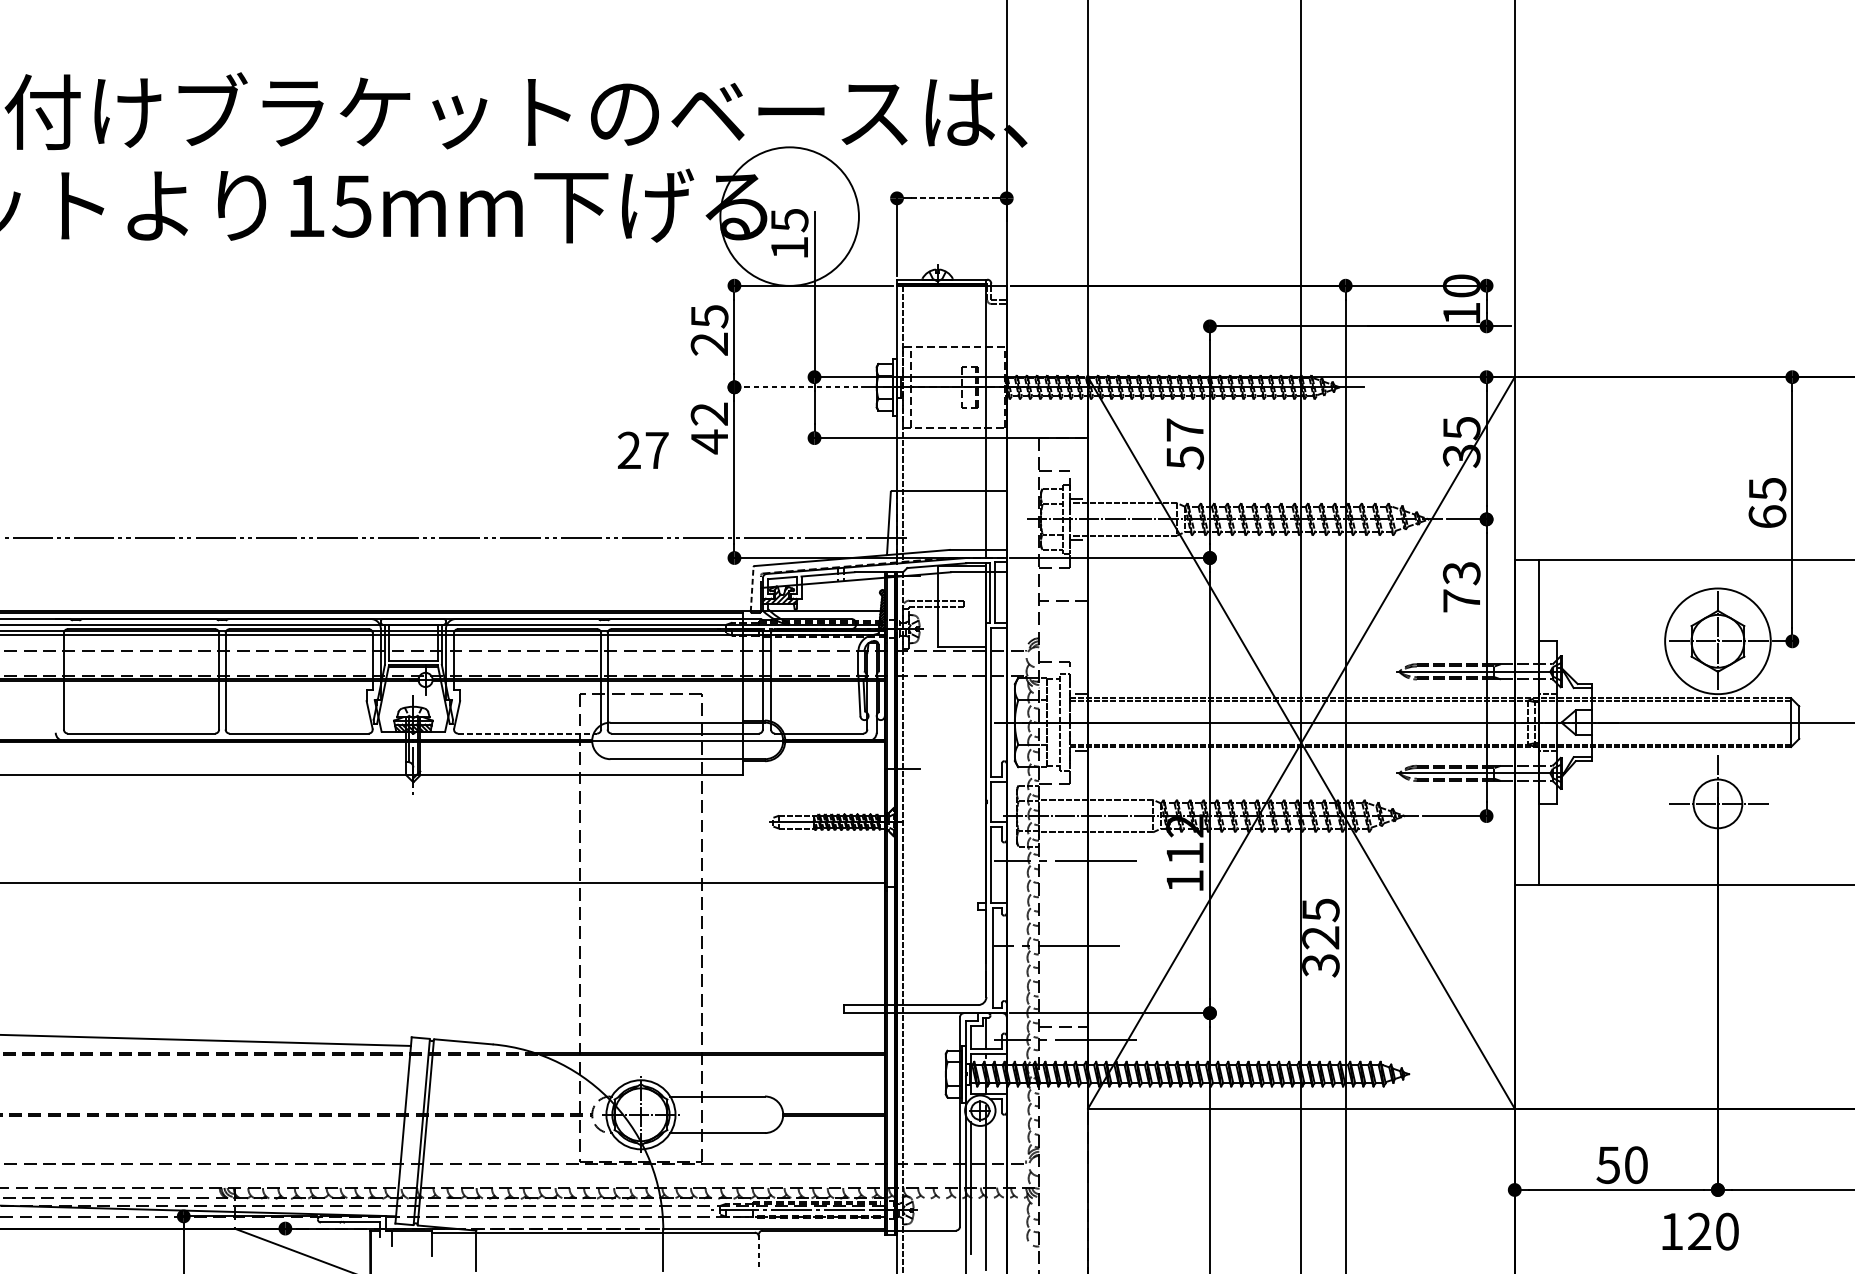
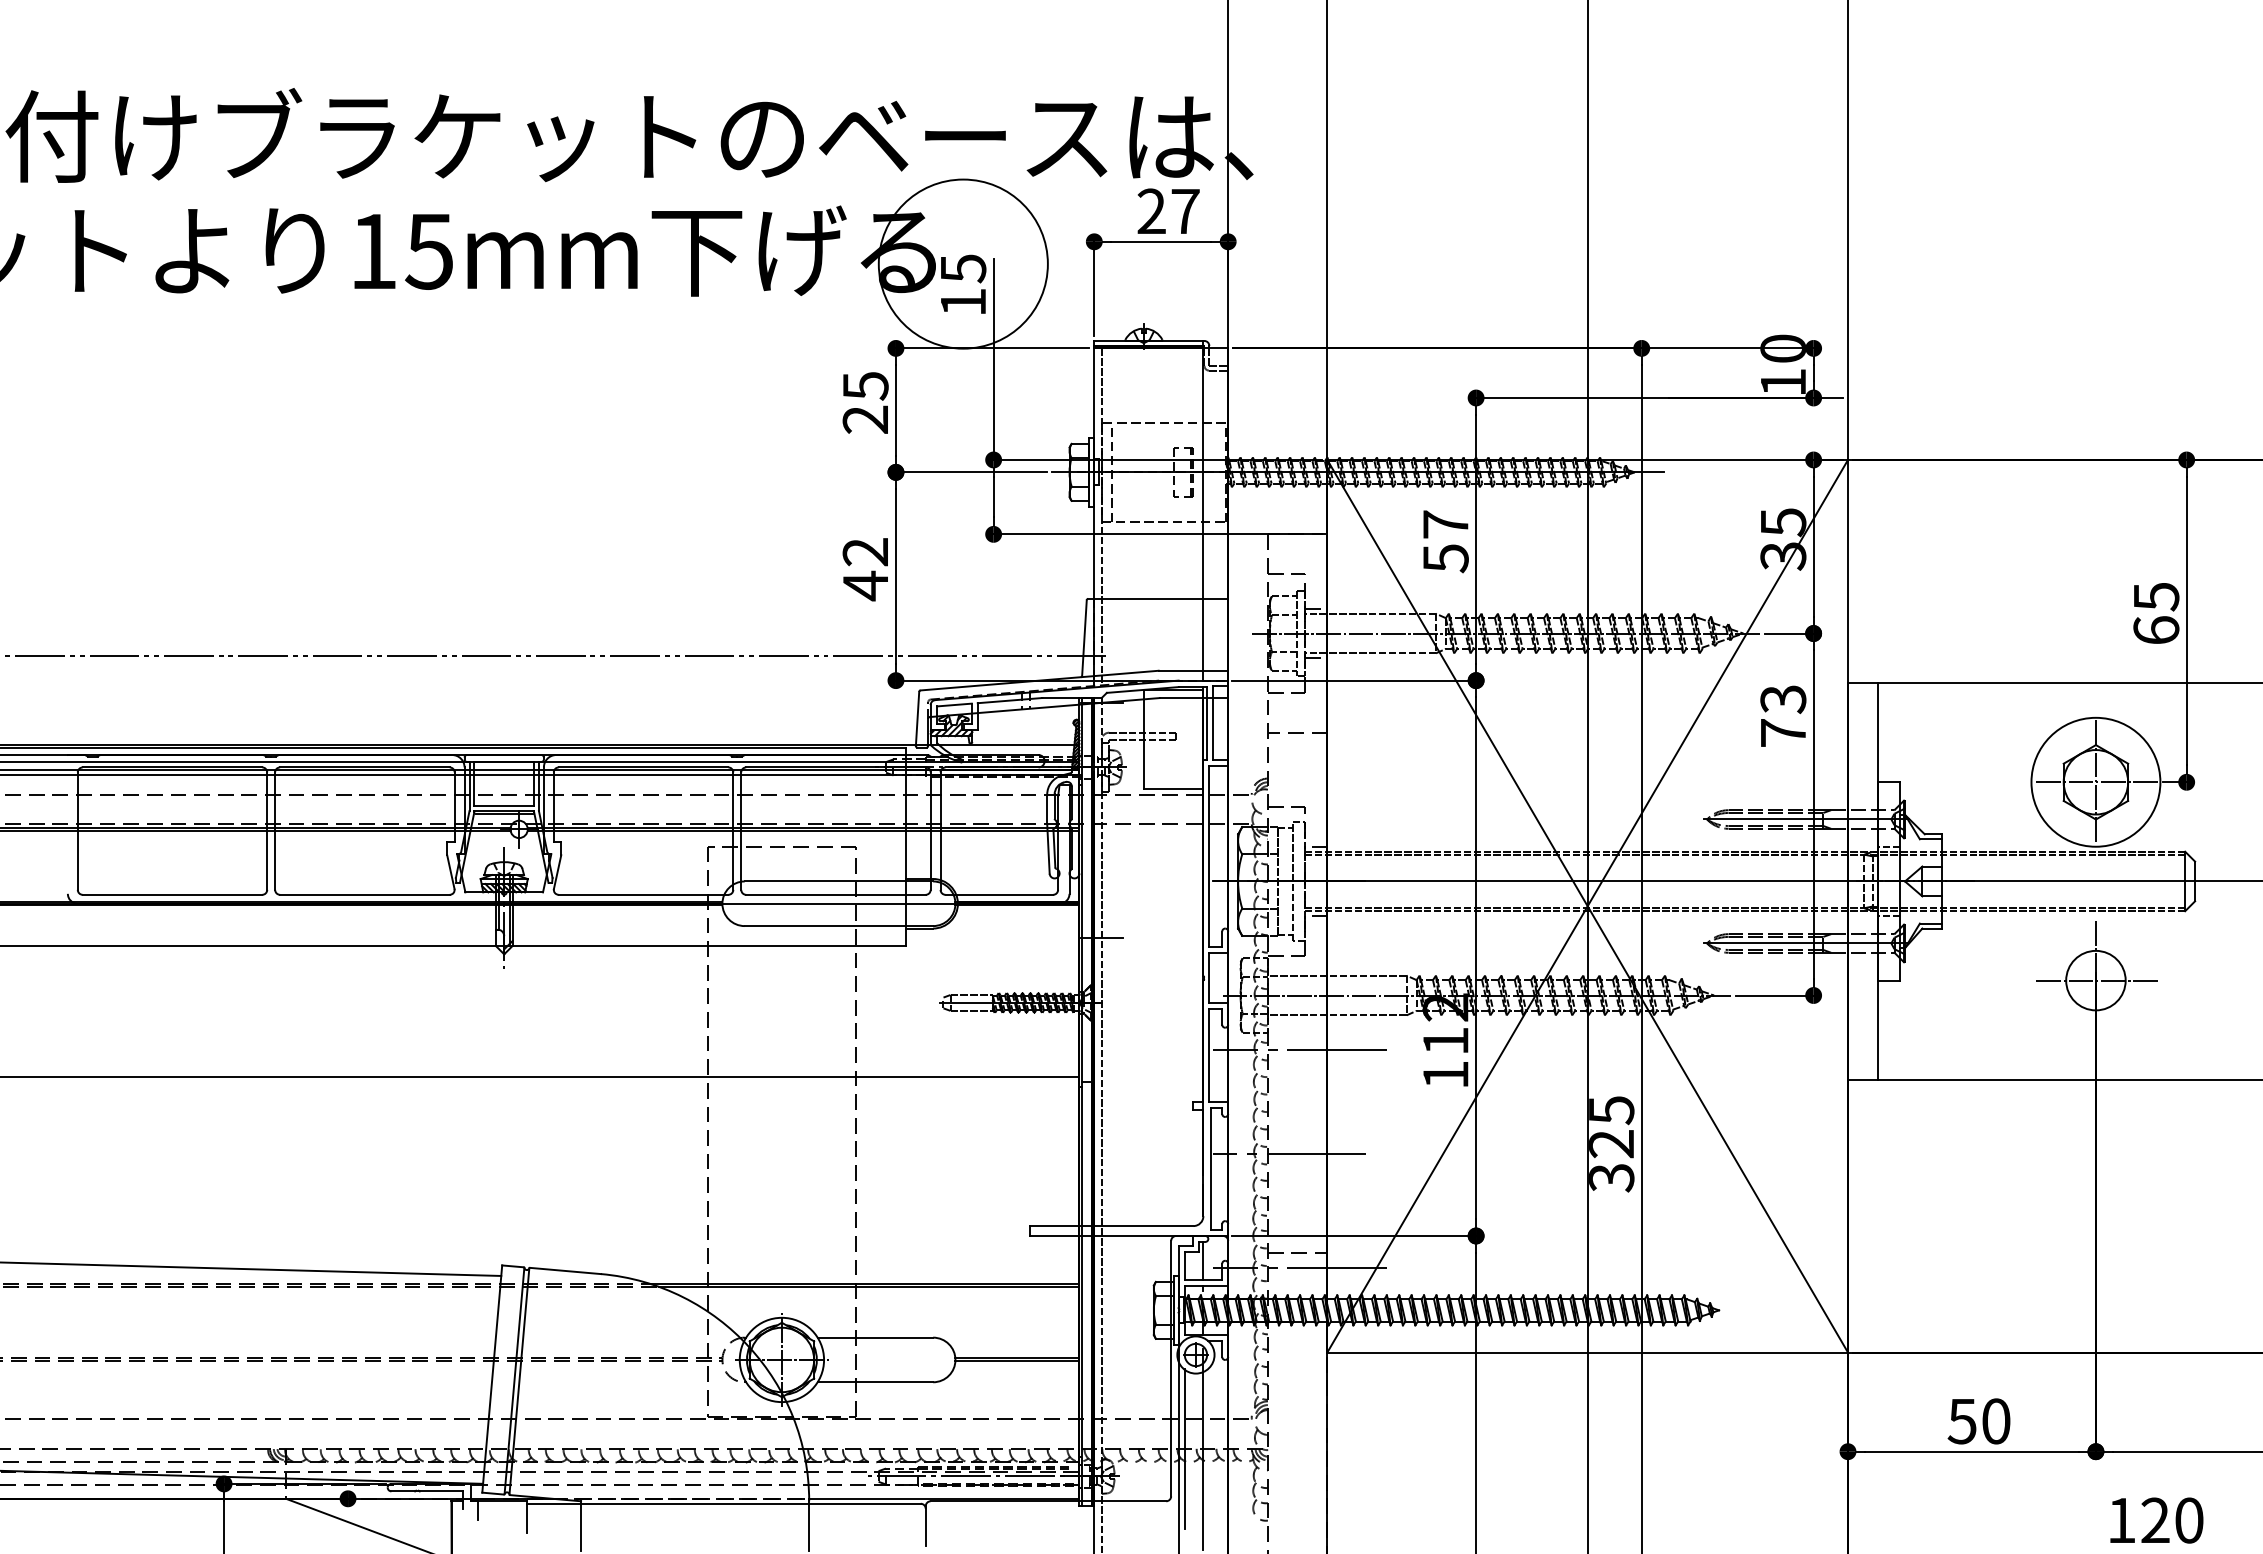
line: (952, 198) -> (1161, 241), dashed -> solid
line: (793, 387) -> (968, 472), dashed -> solid
text: (708, 428) -> (864, 569), moved
text: (643, 449) -> (1168, 210), moved
line: (752, 589) -> (917, 718), dashed -> solid
line: (527, 733) -> (643, 894), dashed -> solid
text: (1700, 1231) -> (2156, 1520), moved
line: (758, 1251) -> (925, 1526), dashed -> solid

